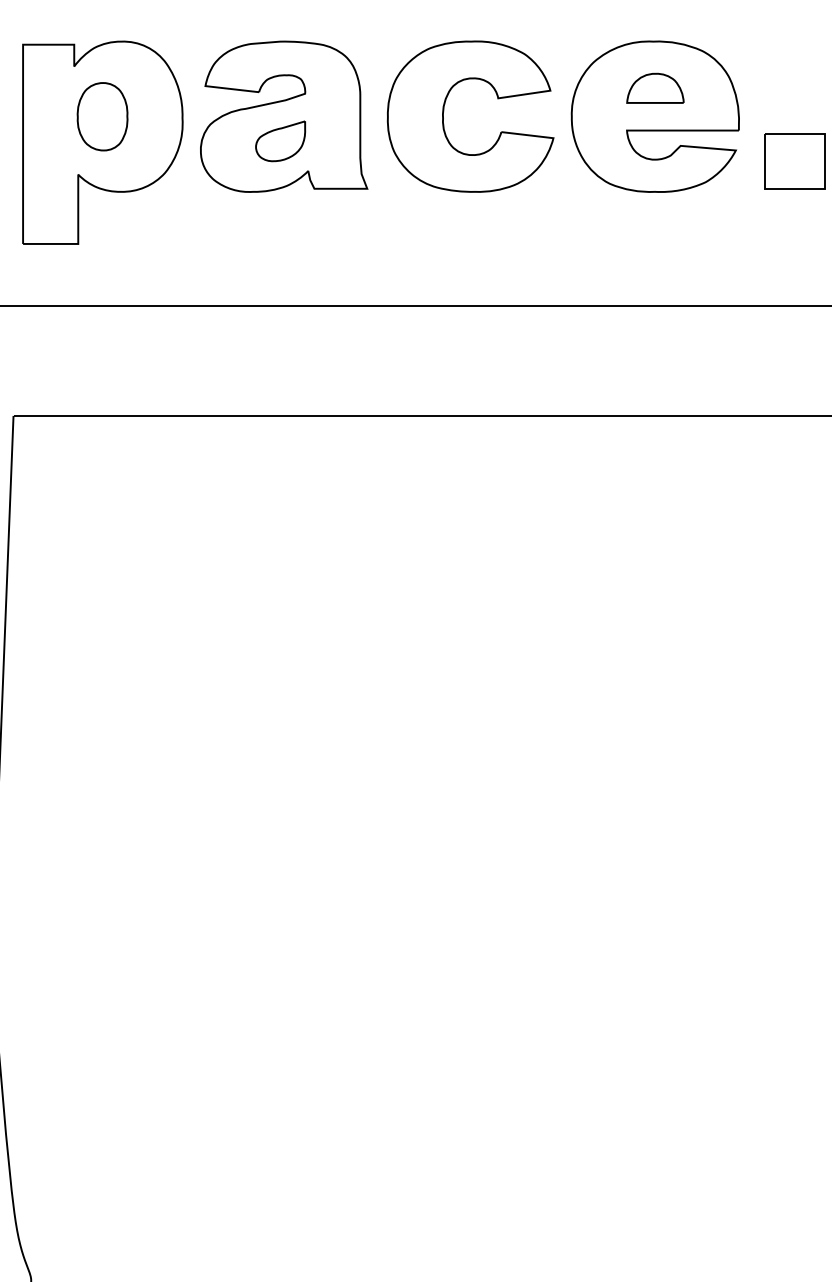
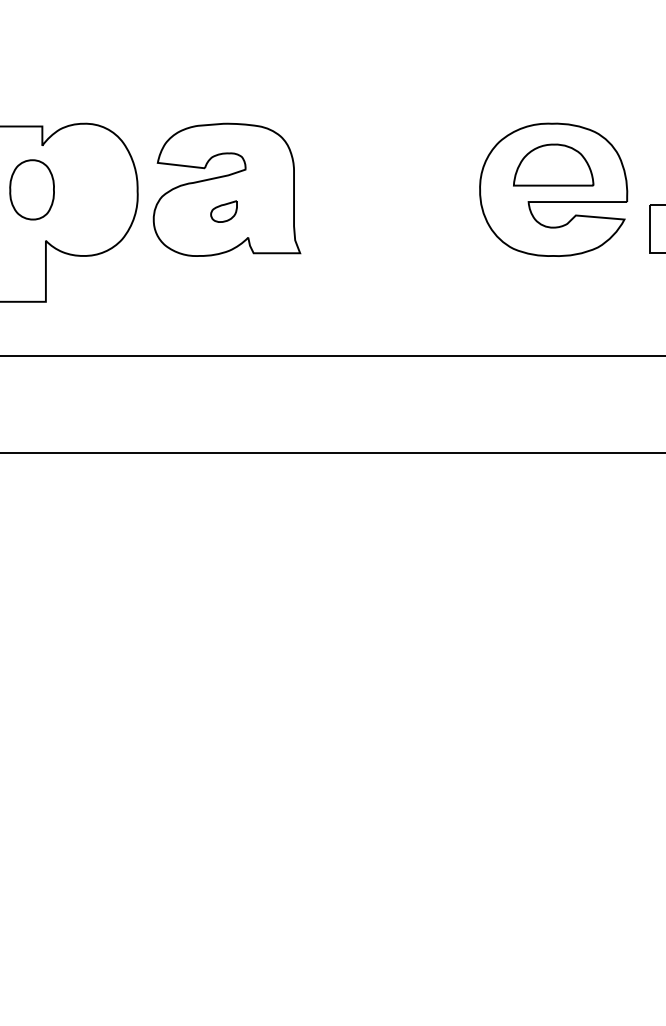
part: (655, 87) -> (553, 164), size x1.6
part: (444, 111) -> (368, 185), removed
part: (102, 116) -> (32, 189), moved
part: (280, 141) -> (223, 211), size x0.6

